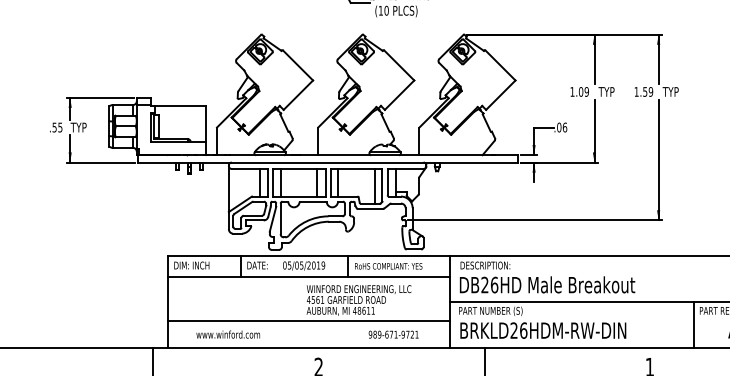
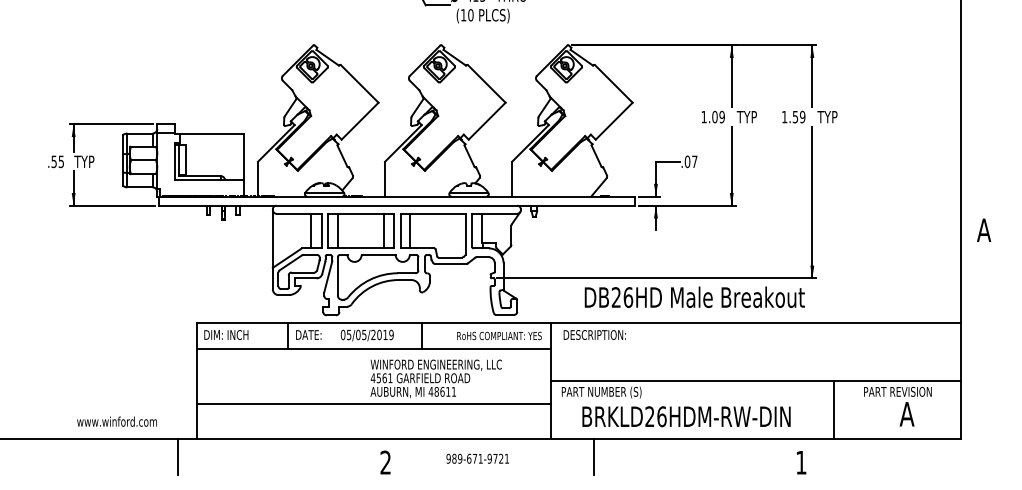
text: (564, 127) -> (694, 161), .06 -> .07
line: (374, 186) -> (455, 235), removed
text: (388, 265) -> (499, 335), moved
text: (547, 284) -> (694, 296), moved
line: (693, 324) -> (833, 409), moved
text: (543, 330) -> (686, 416), moved
text: (227, 334) -> (116, 421), moved
text: (393, 334) -> (477, 458), moved

